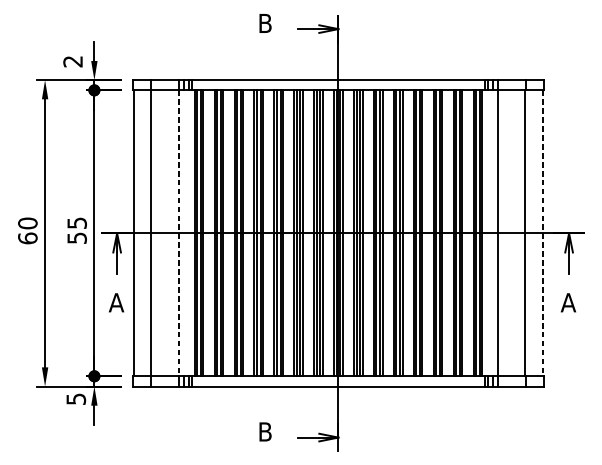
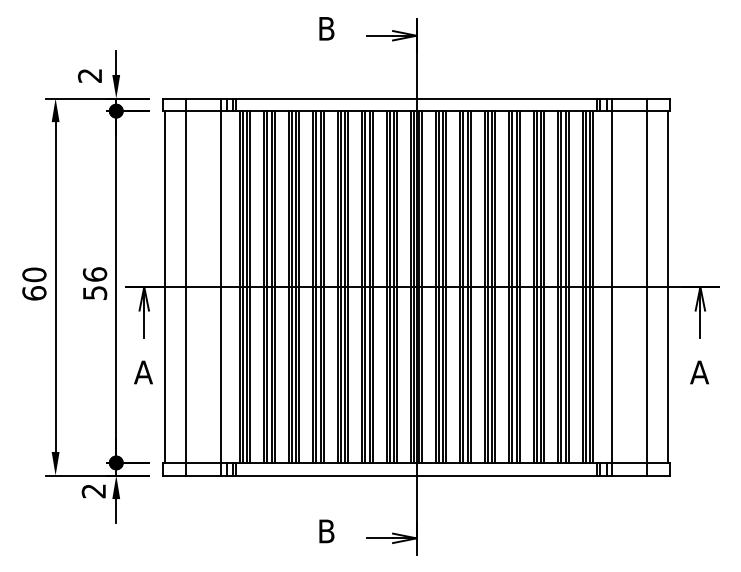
text: (76, 223) -> (94, 274), 55 -> 56
line: (179, 233) -> (220, 287), dashed -> solid
line: (542, 233) -> (667, 287), dashed -> solid
text: (75, 399) -> (93, 491), 5 -> 2

